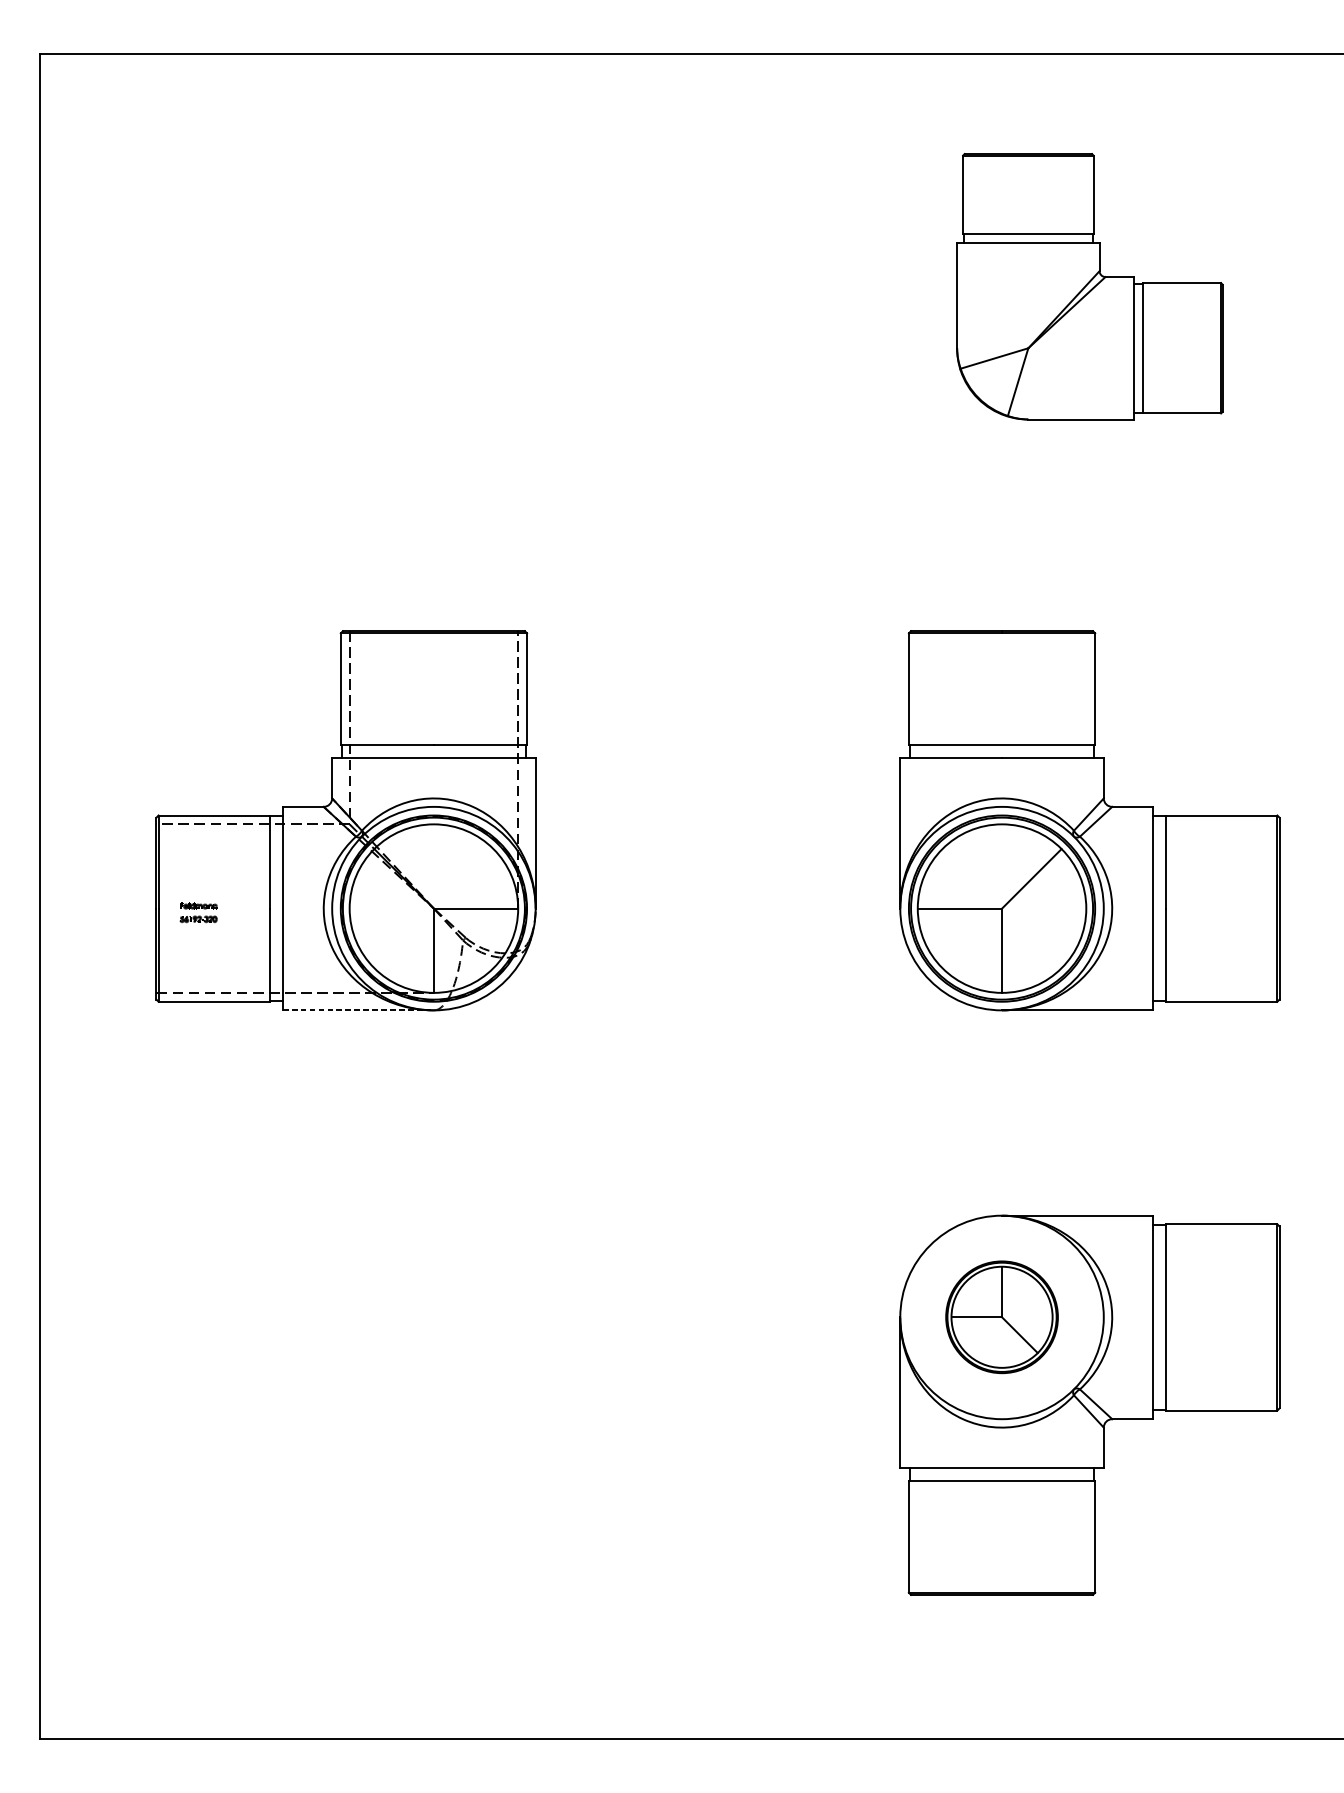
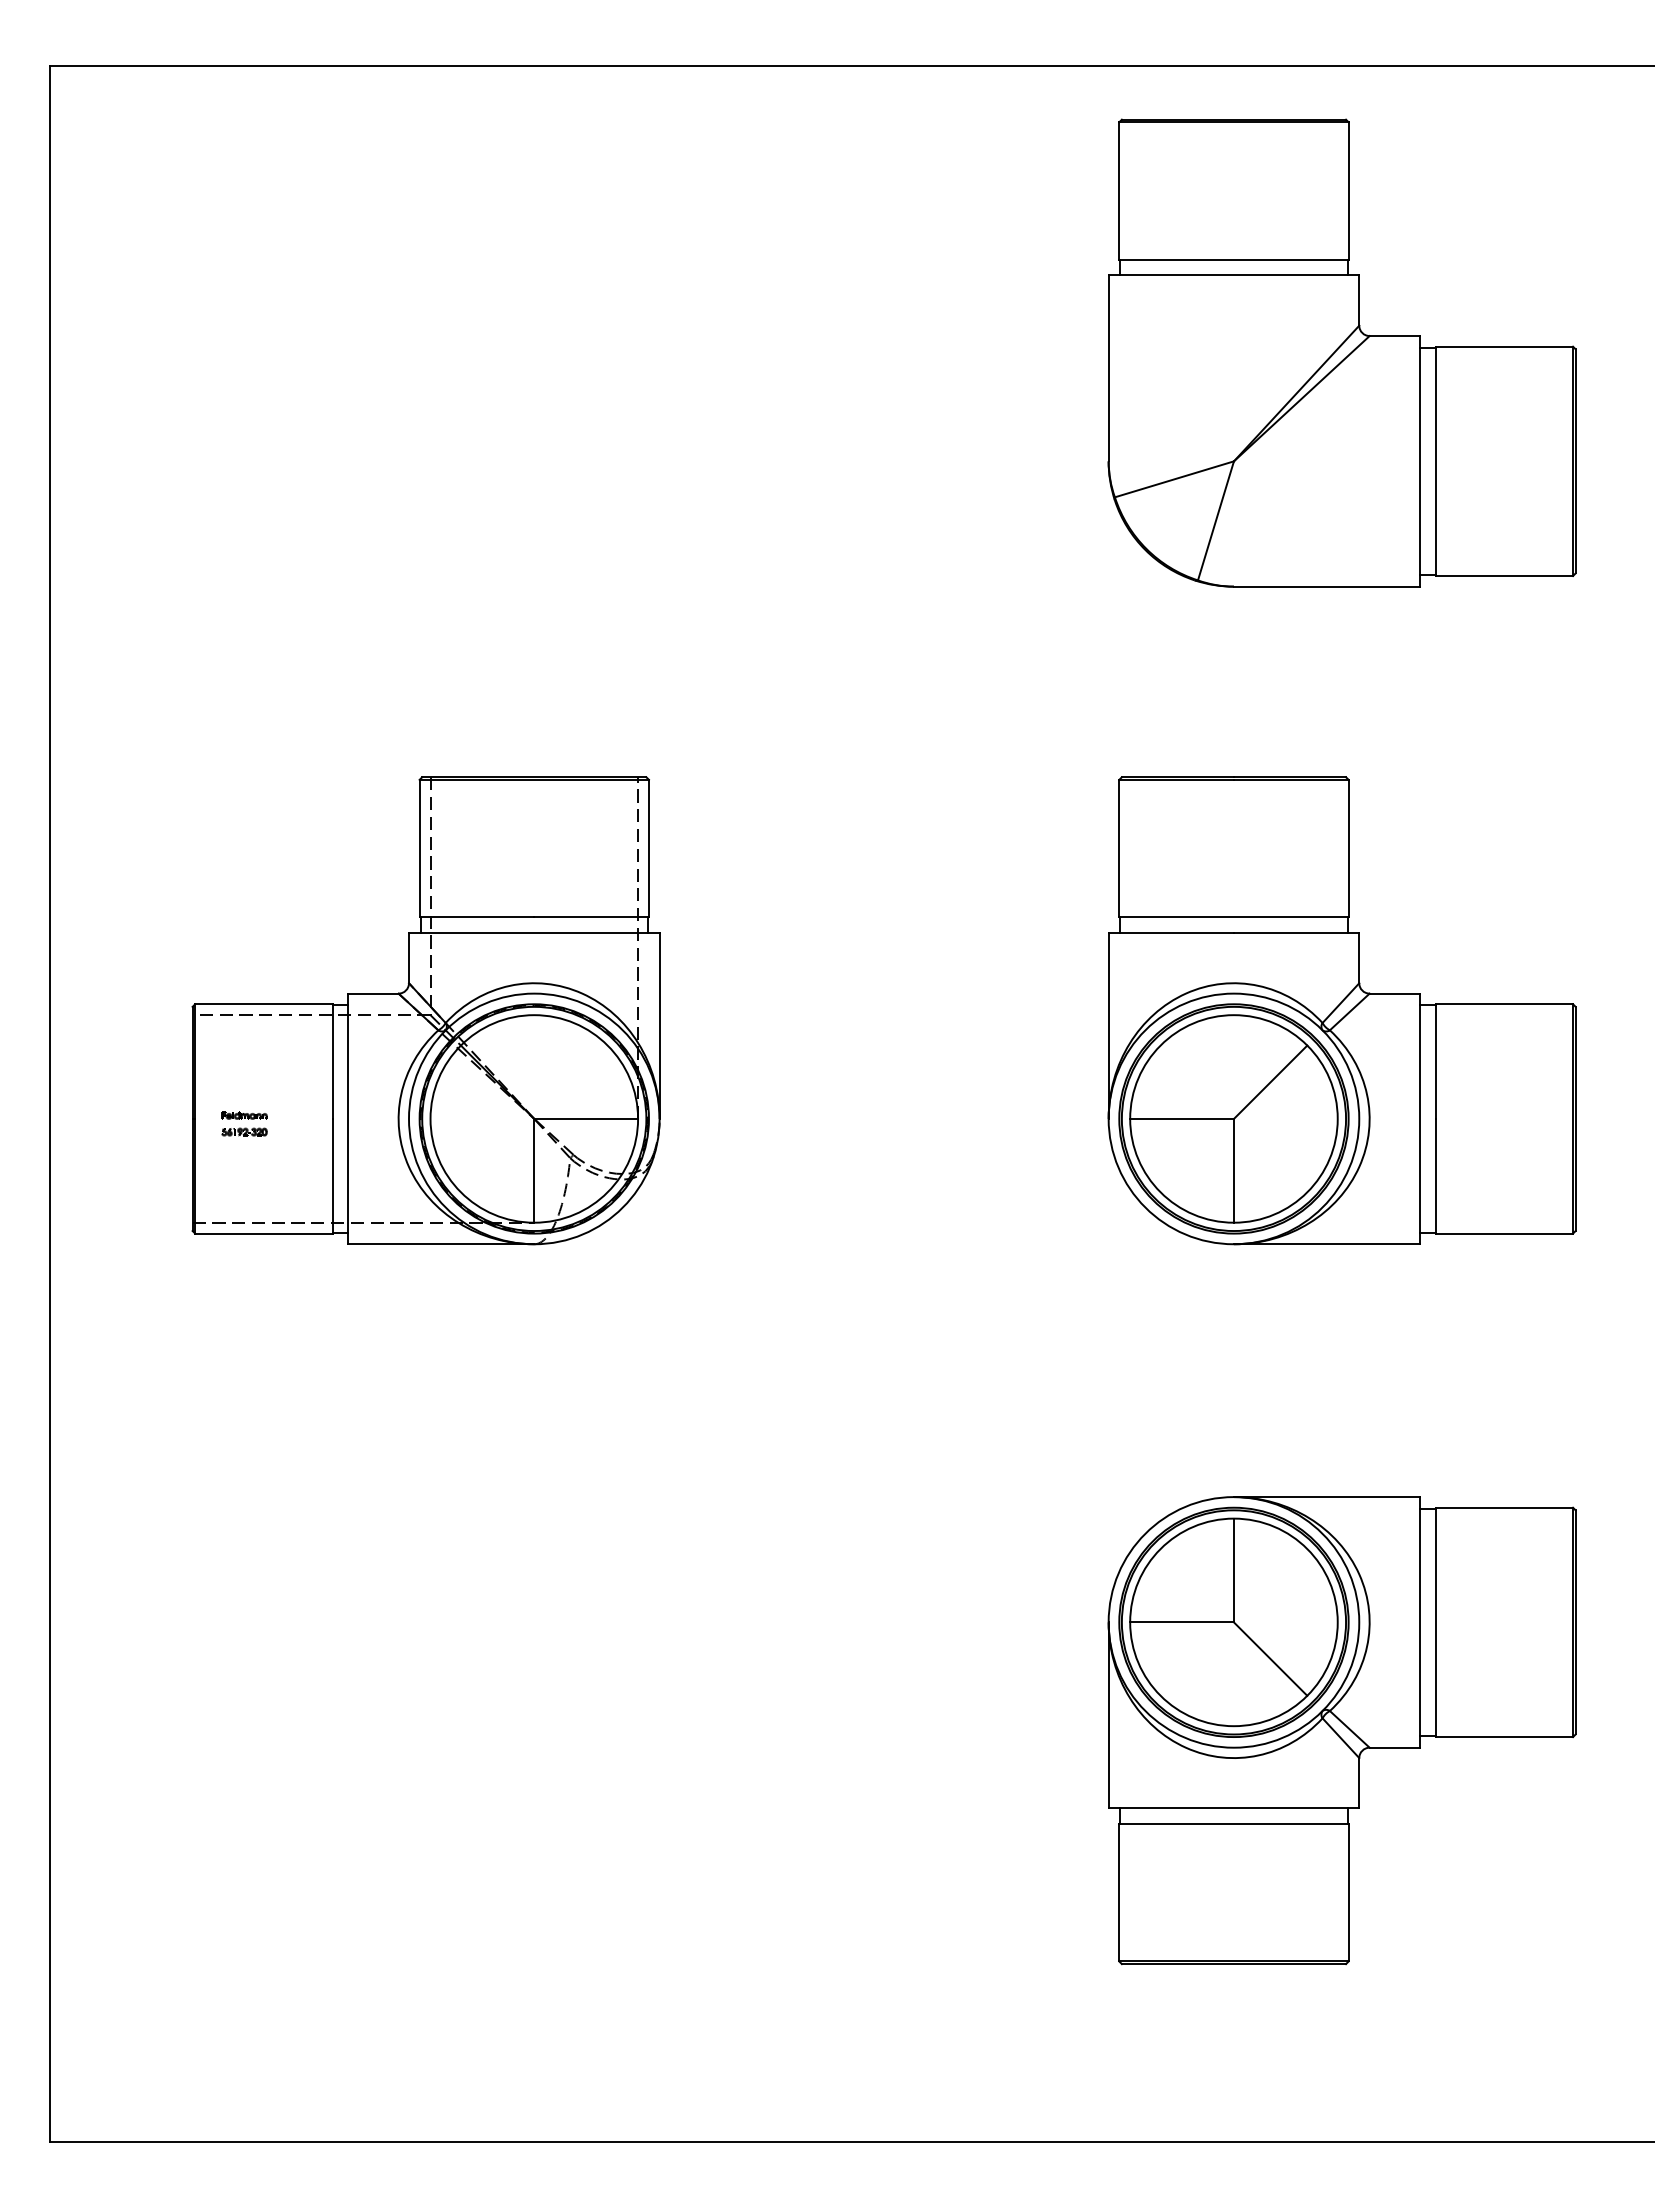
part: (1089, 286) -> (1341, 352), size x1.43
line: (358, 1010) -> (441, 1244), dashed -> solid
part: (1001, 1316) -> (1233, 1621), size x1.67

